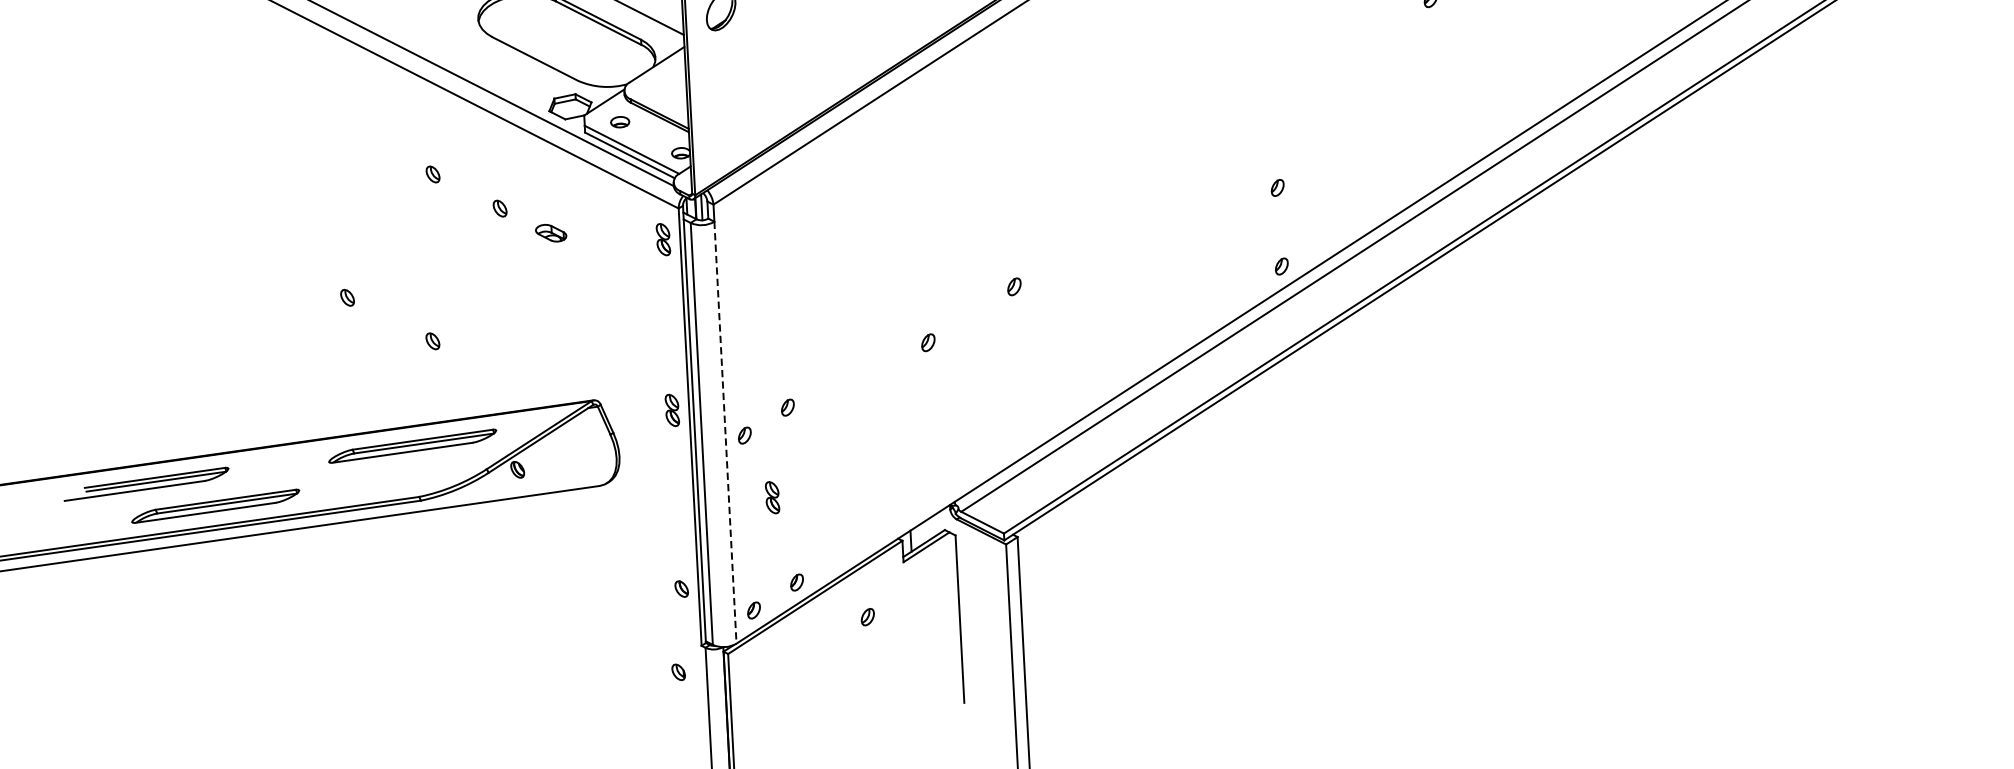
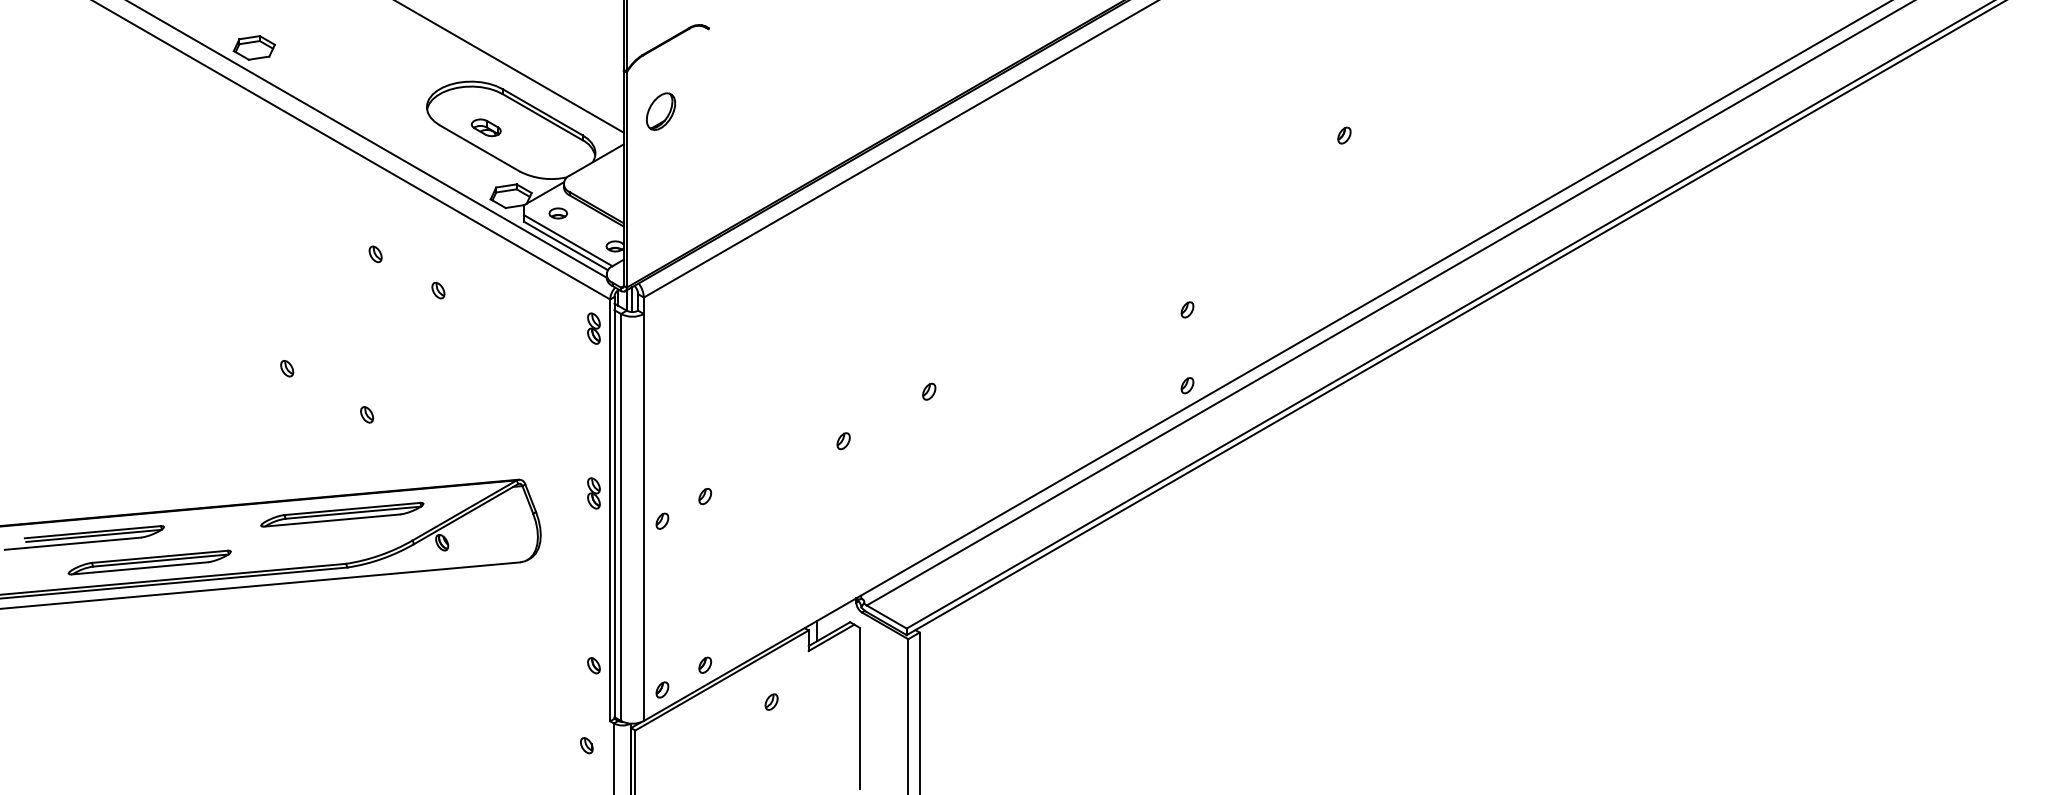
part: (550, 232) -> (485, 127), moved
line: (725, 432) -> (643, 517), dashed -> solid
part: (772, 497) -> (685, 582), removed

